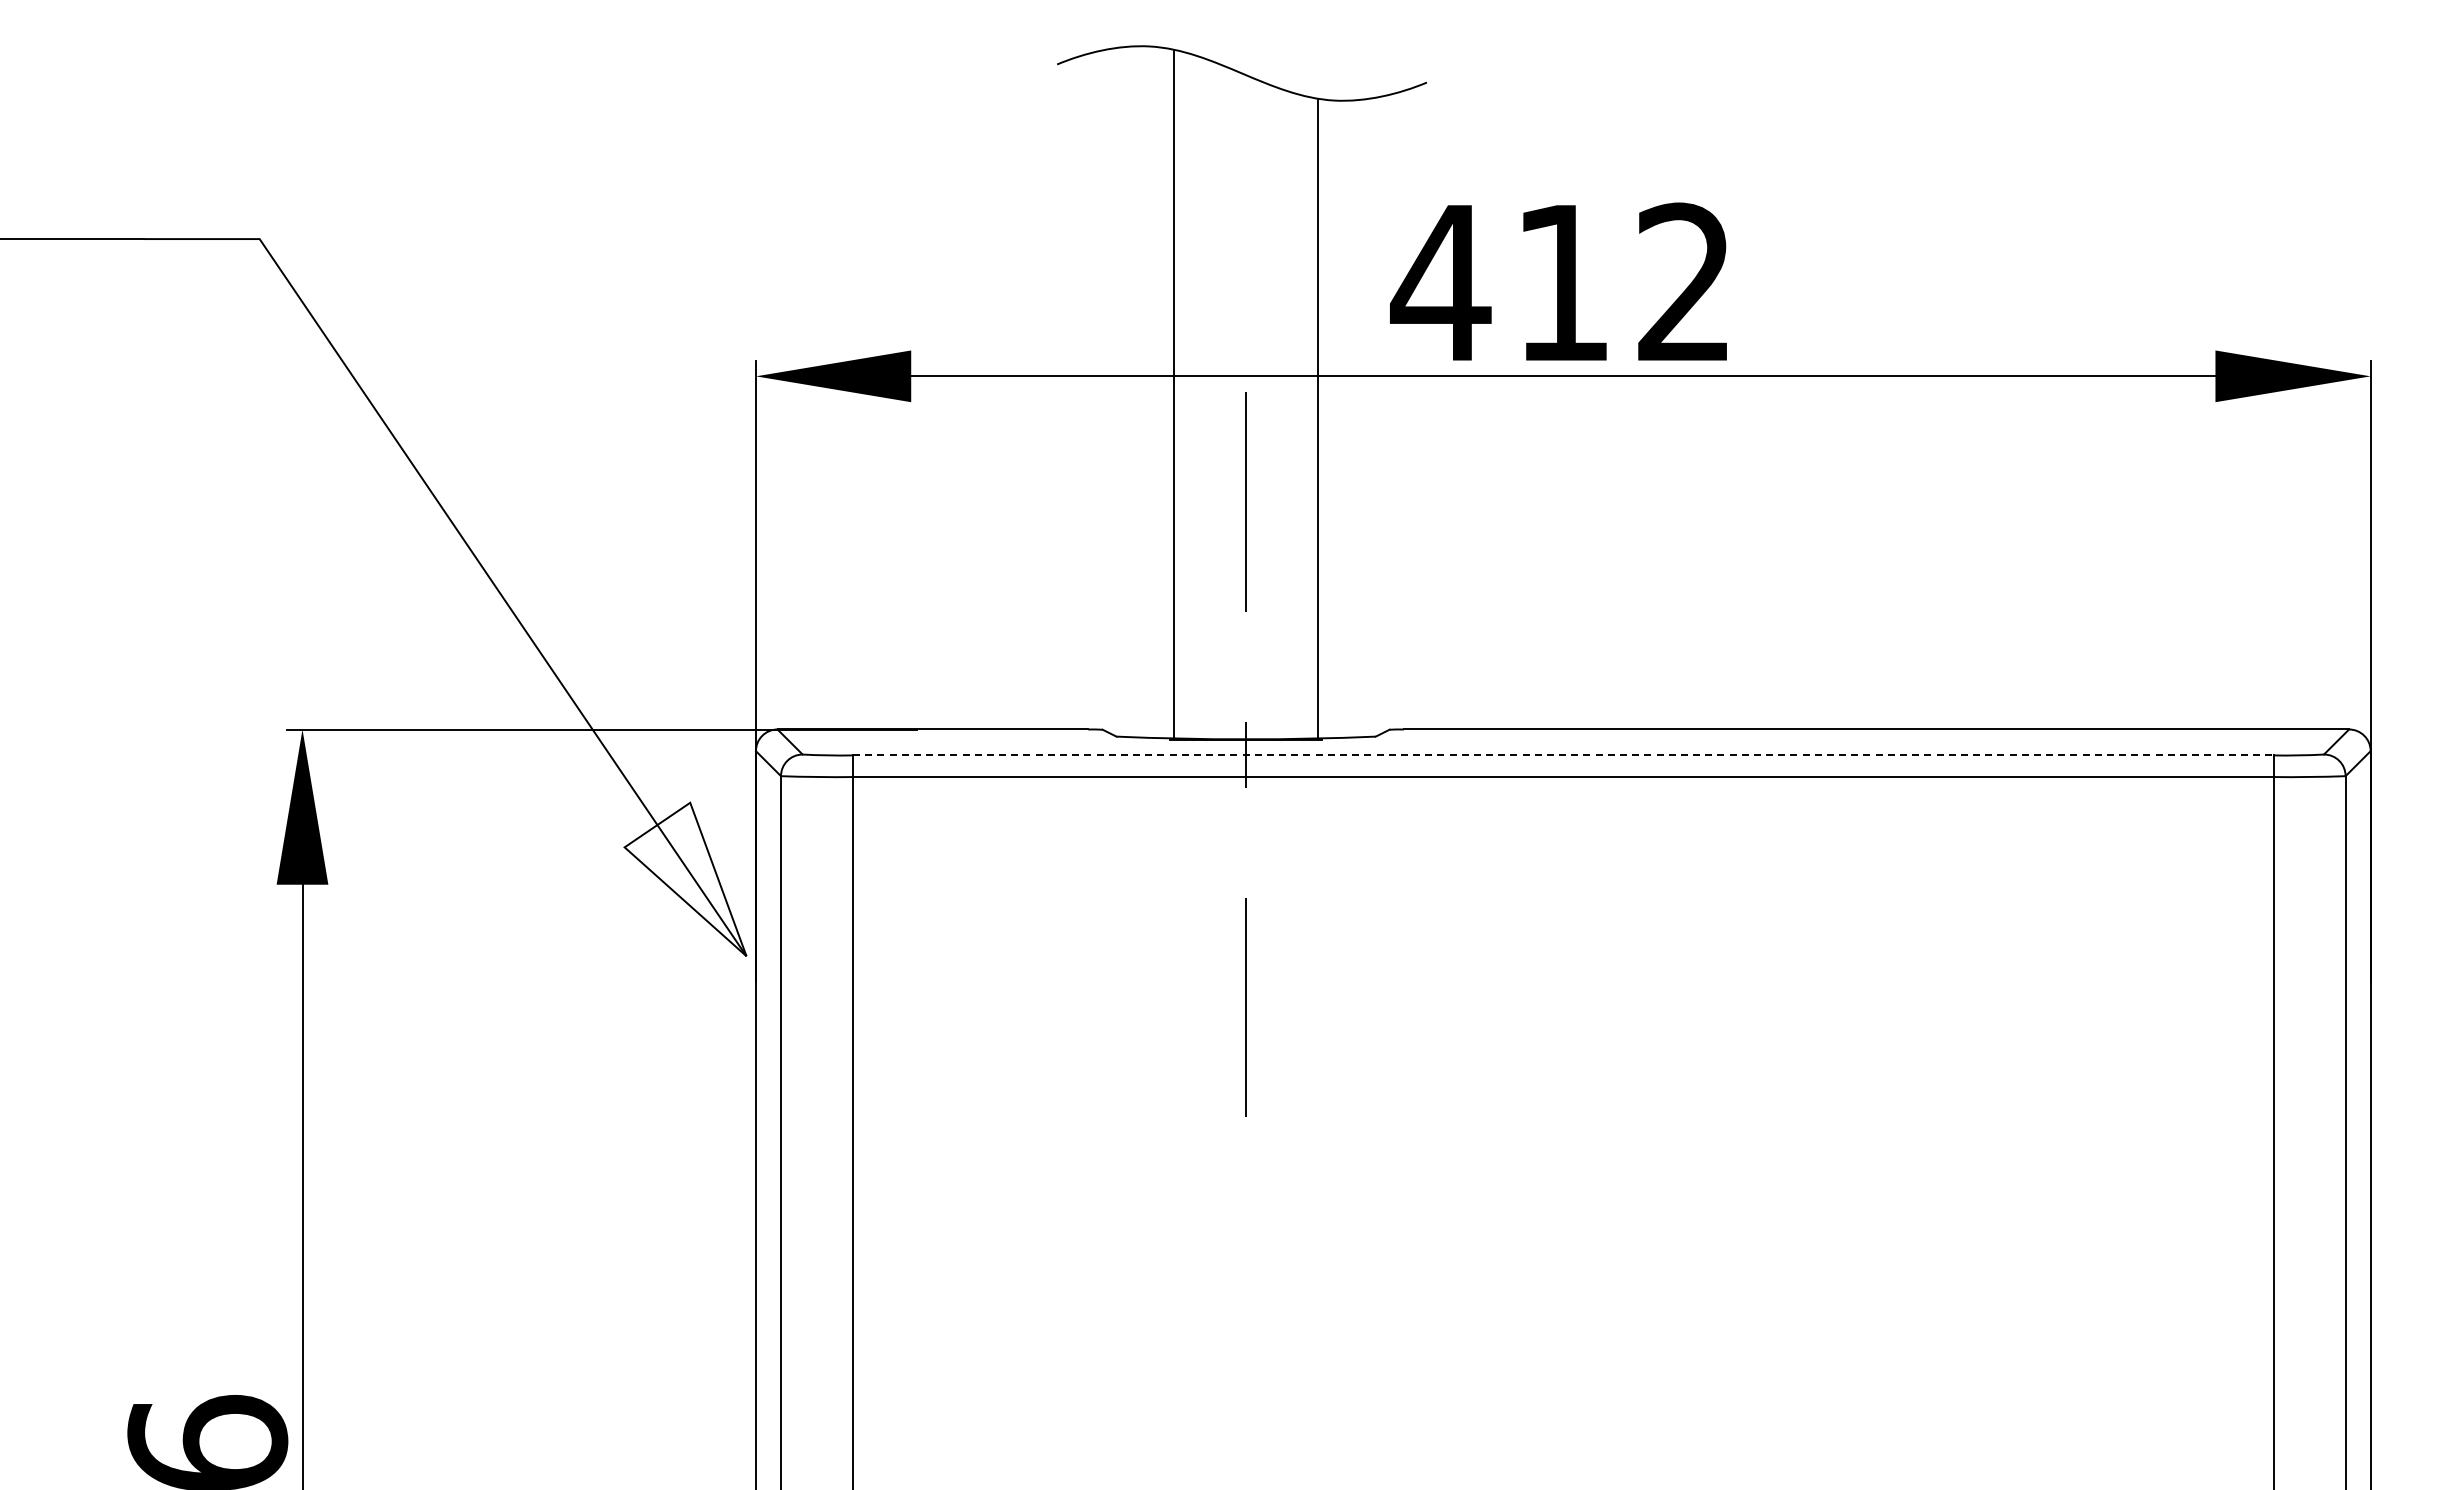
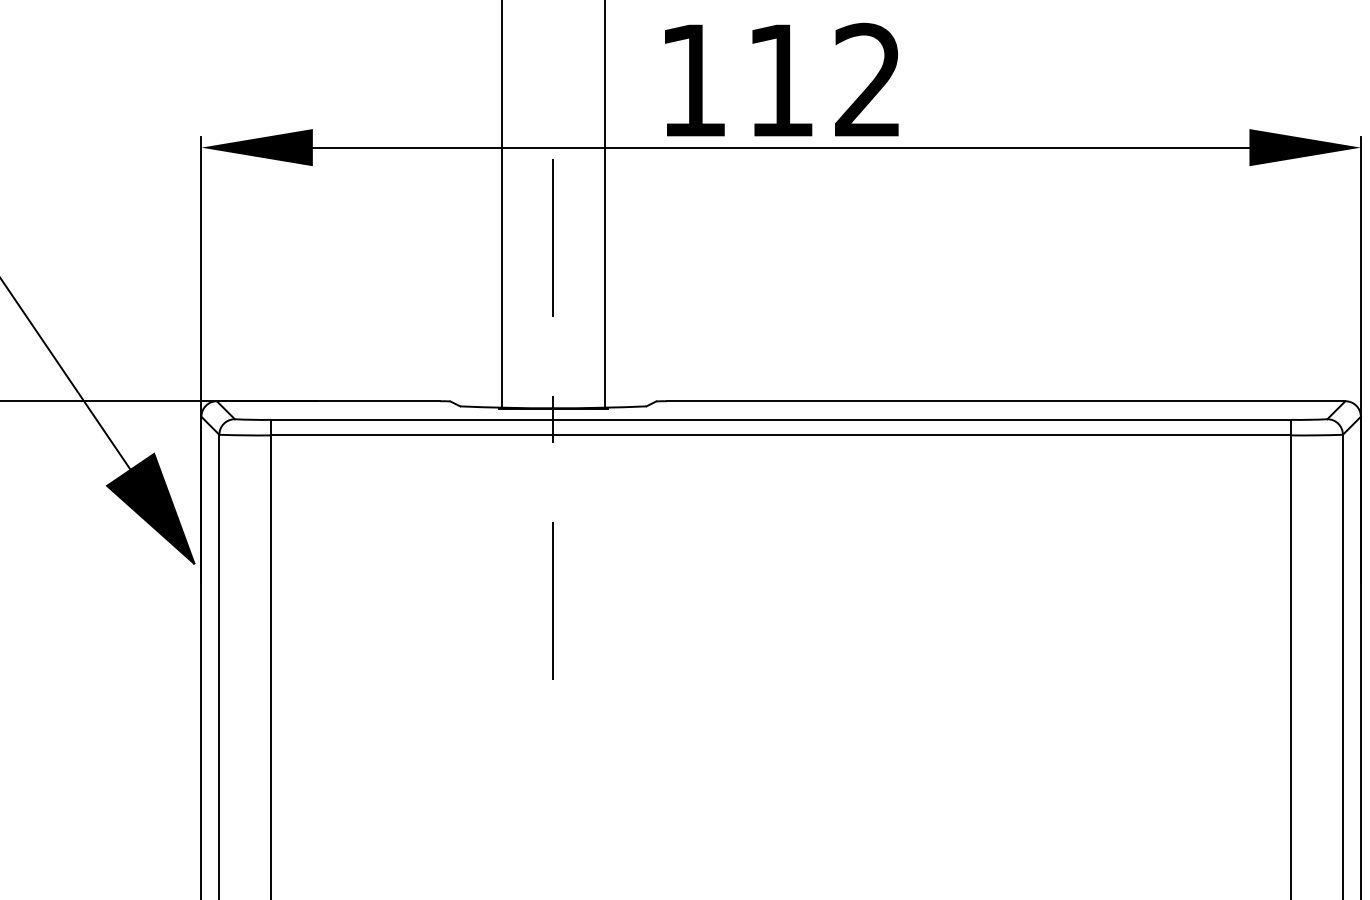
text: (1440, 282) -> (692, 80), 412 -> 112
line: (1563, 755) -> (781, 419), dashed -> solid
fill: (685, 879) -> (150, 508), added

